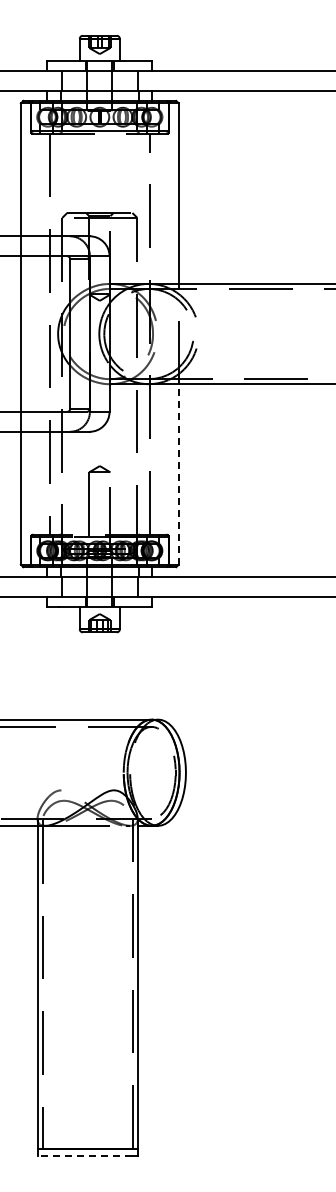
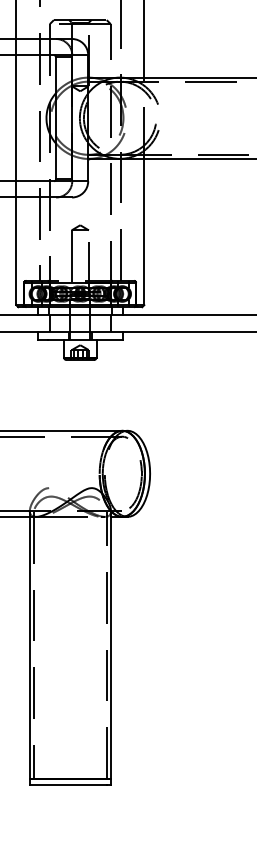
line: (178, 473) -> (144, 231), dashed -> solid
line: (84, 1156) -> (67, 784), dashed -> solid

